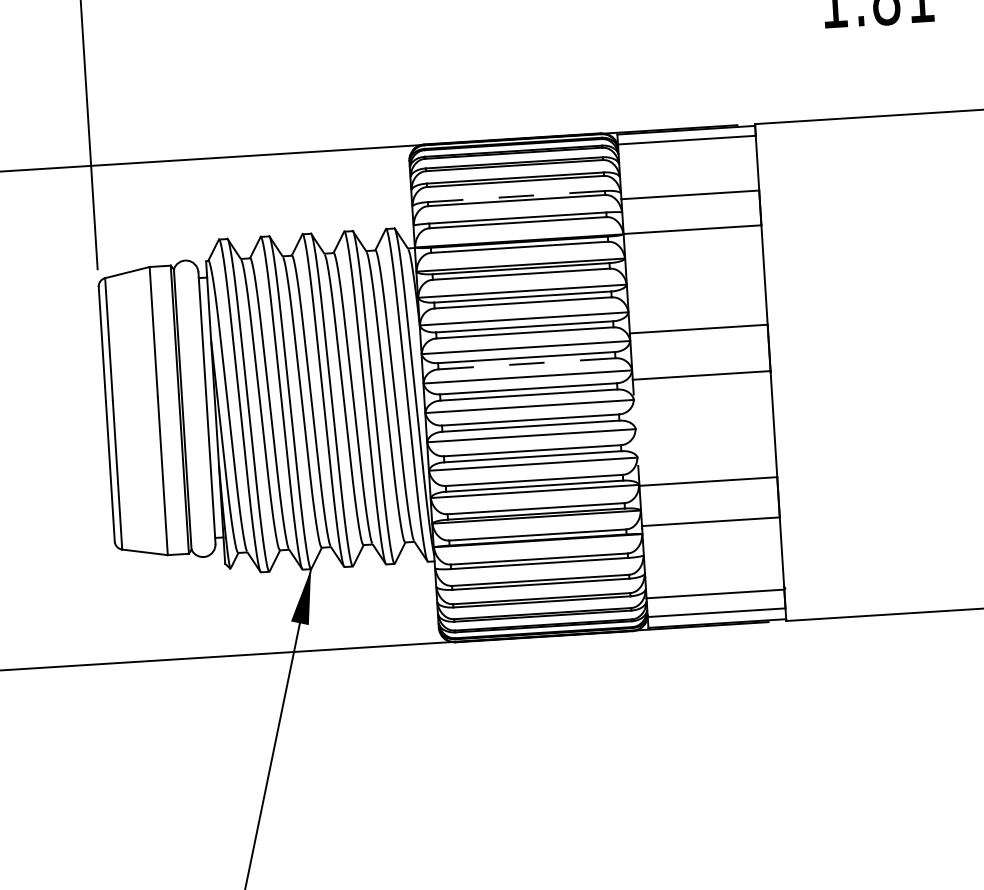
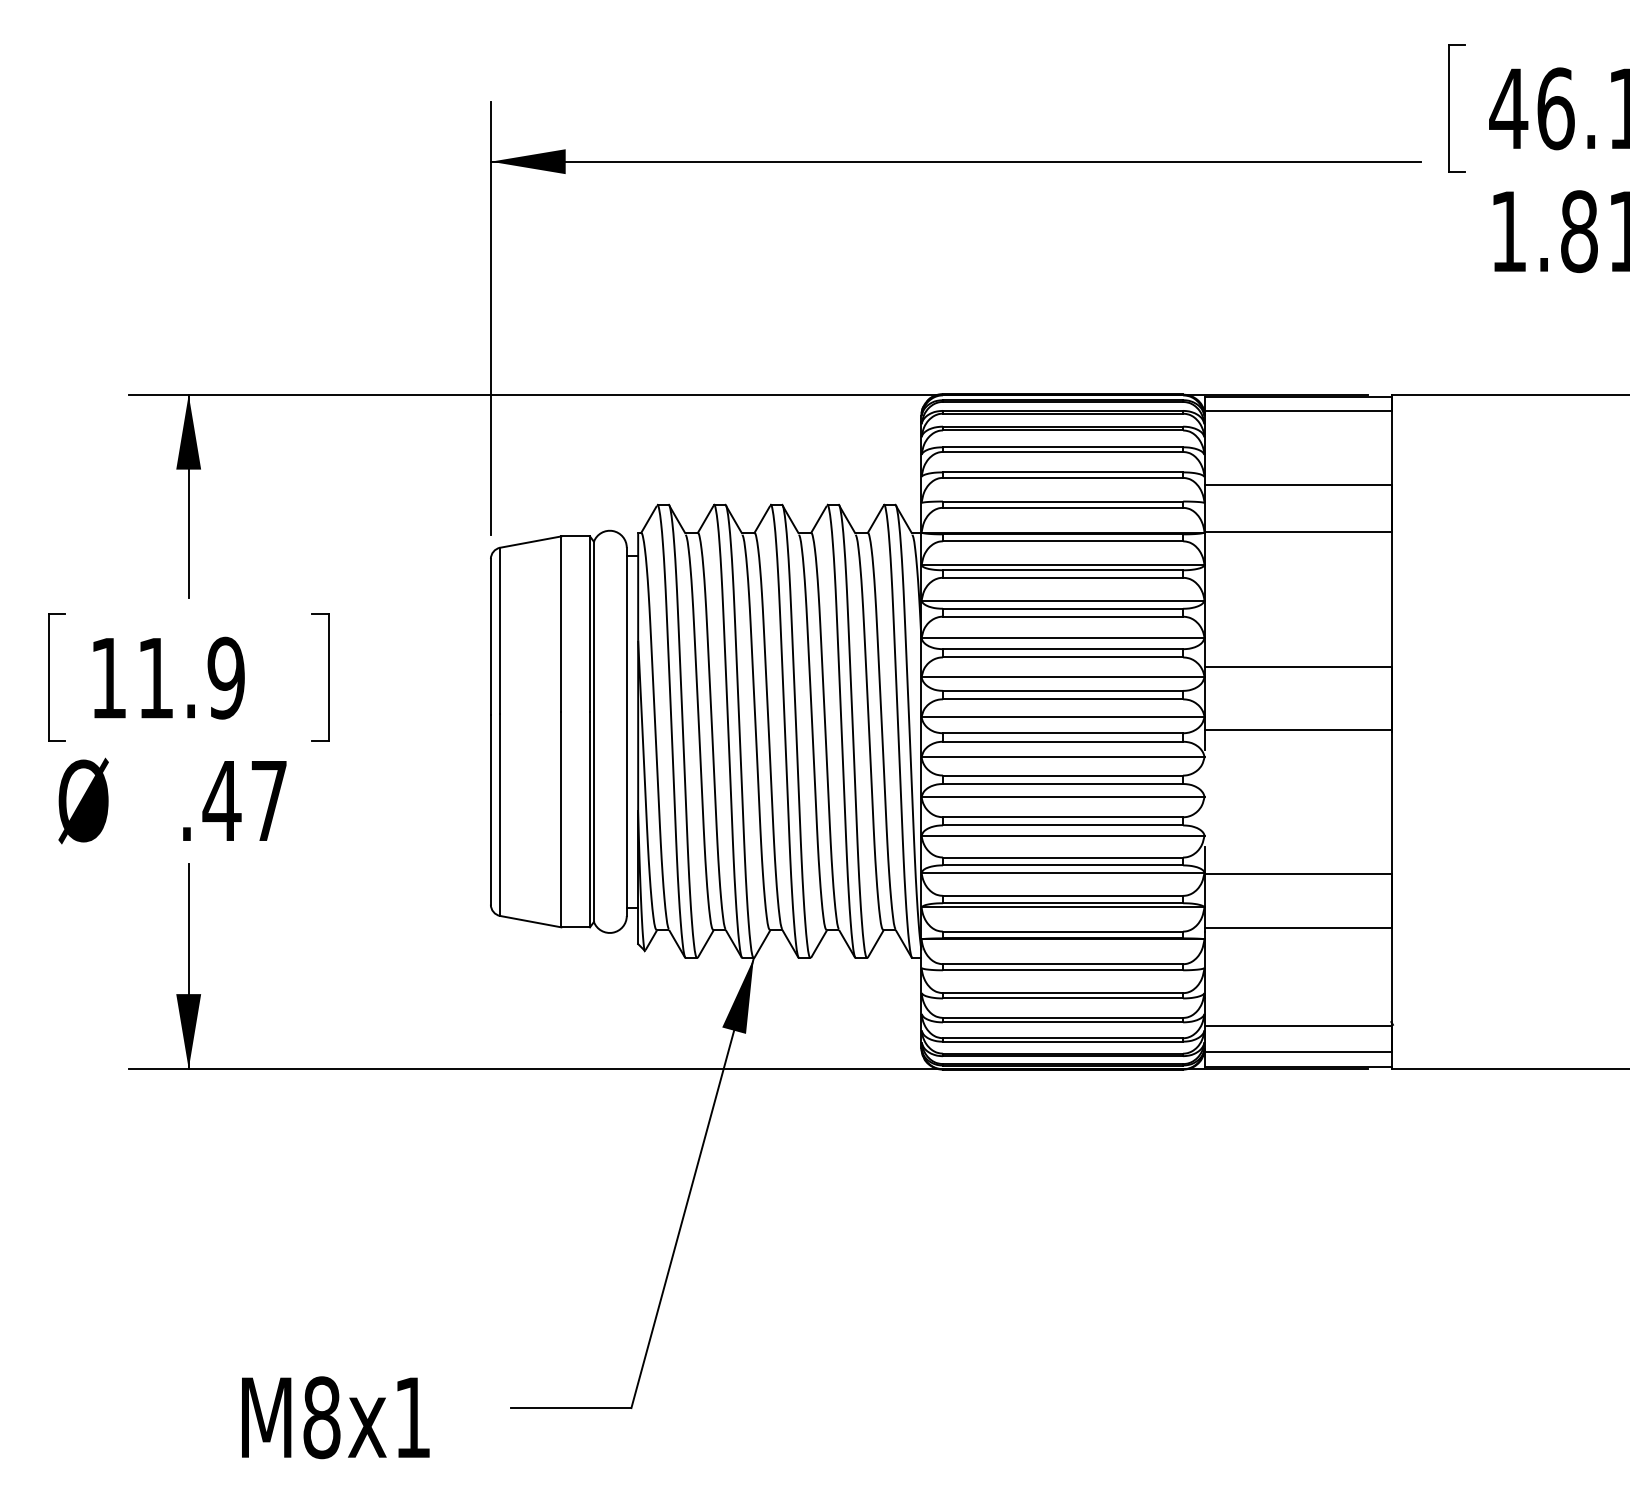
line: (516, 196) -> (1063, 472), dashed -> solid
line: (527, 363) -> (1063, 699), dashed -> solid

